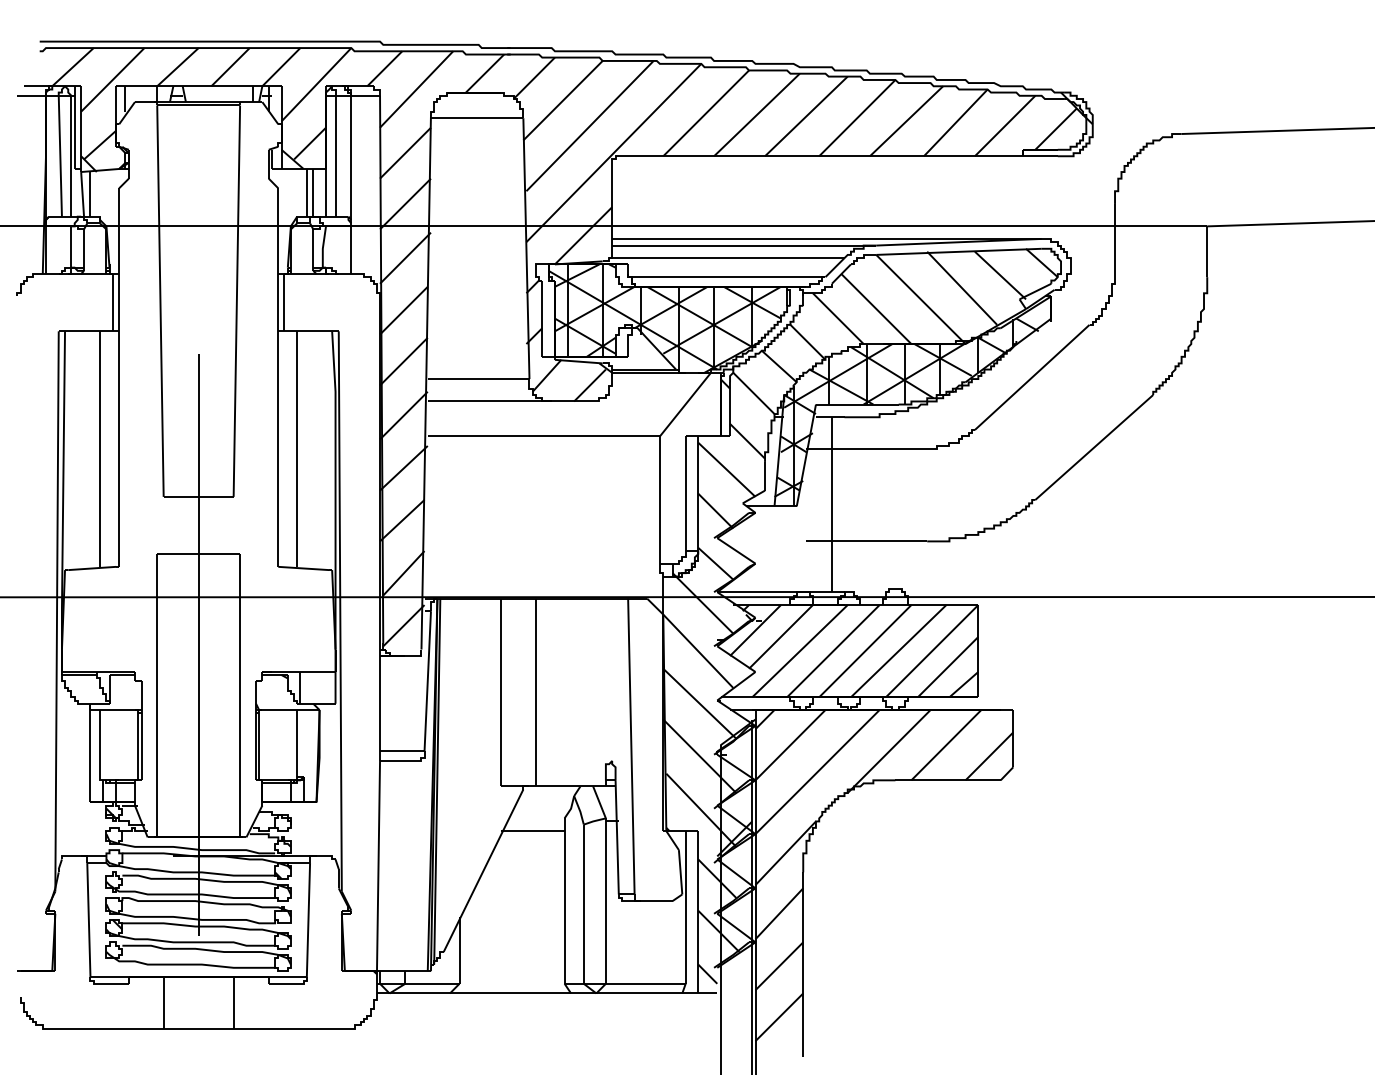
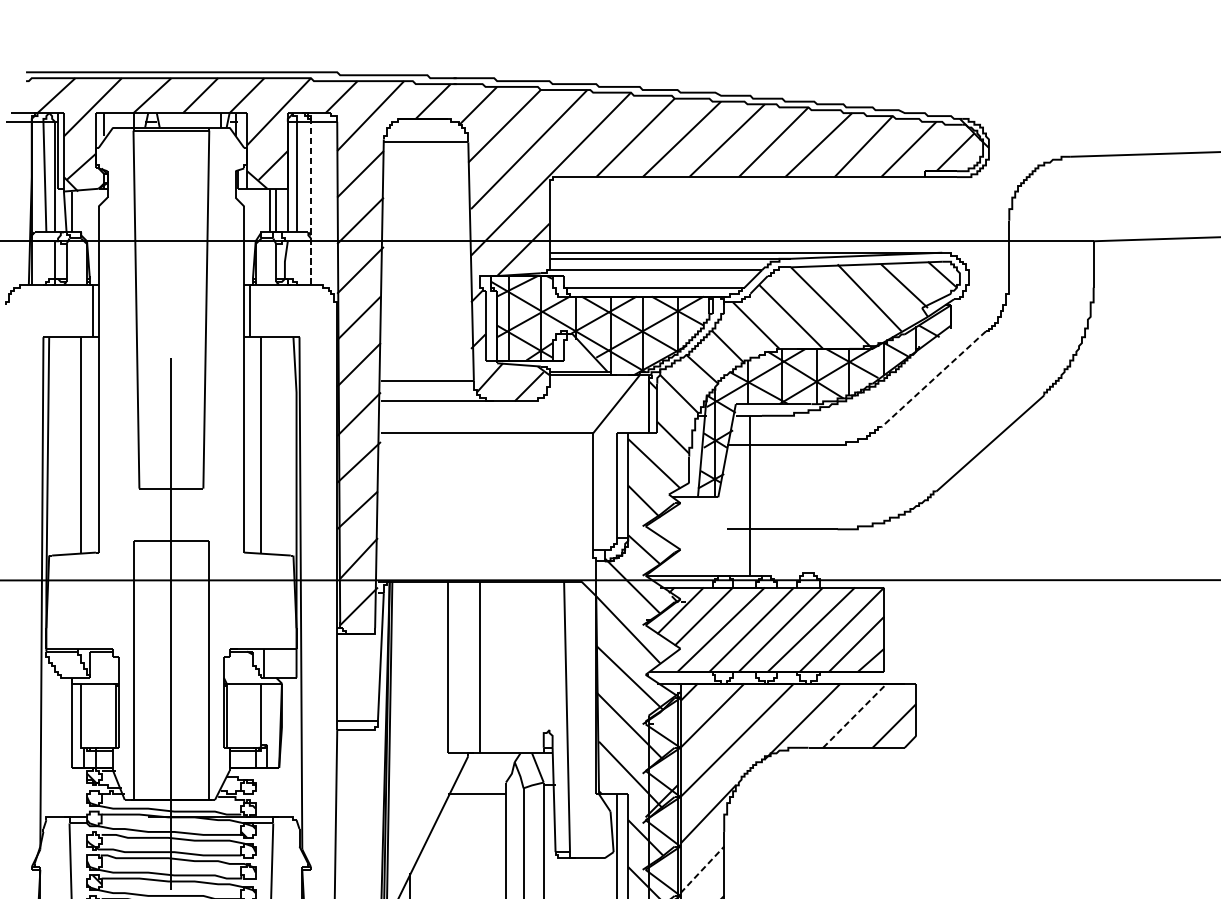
line: (351, 184) -> (311, 202), solid -> dashed
line: (1032, 377) -> (933, 379), solid -> dashed
line: (946, 745) -> (855, 715), solid -> dashed
line: (779, 913) -> (702, 869), solid -> dashed

